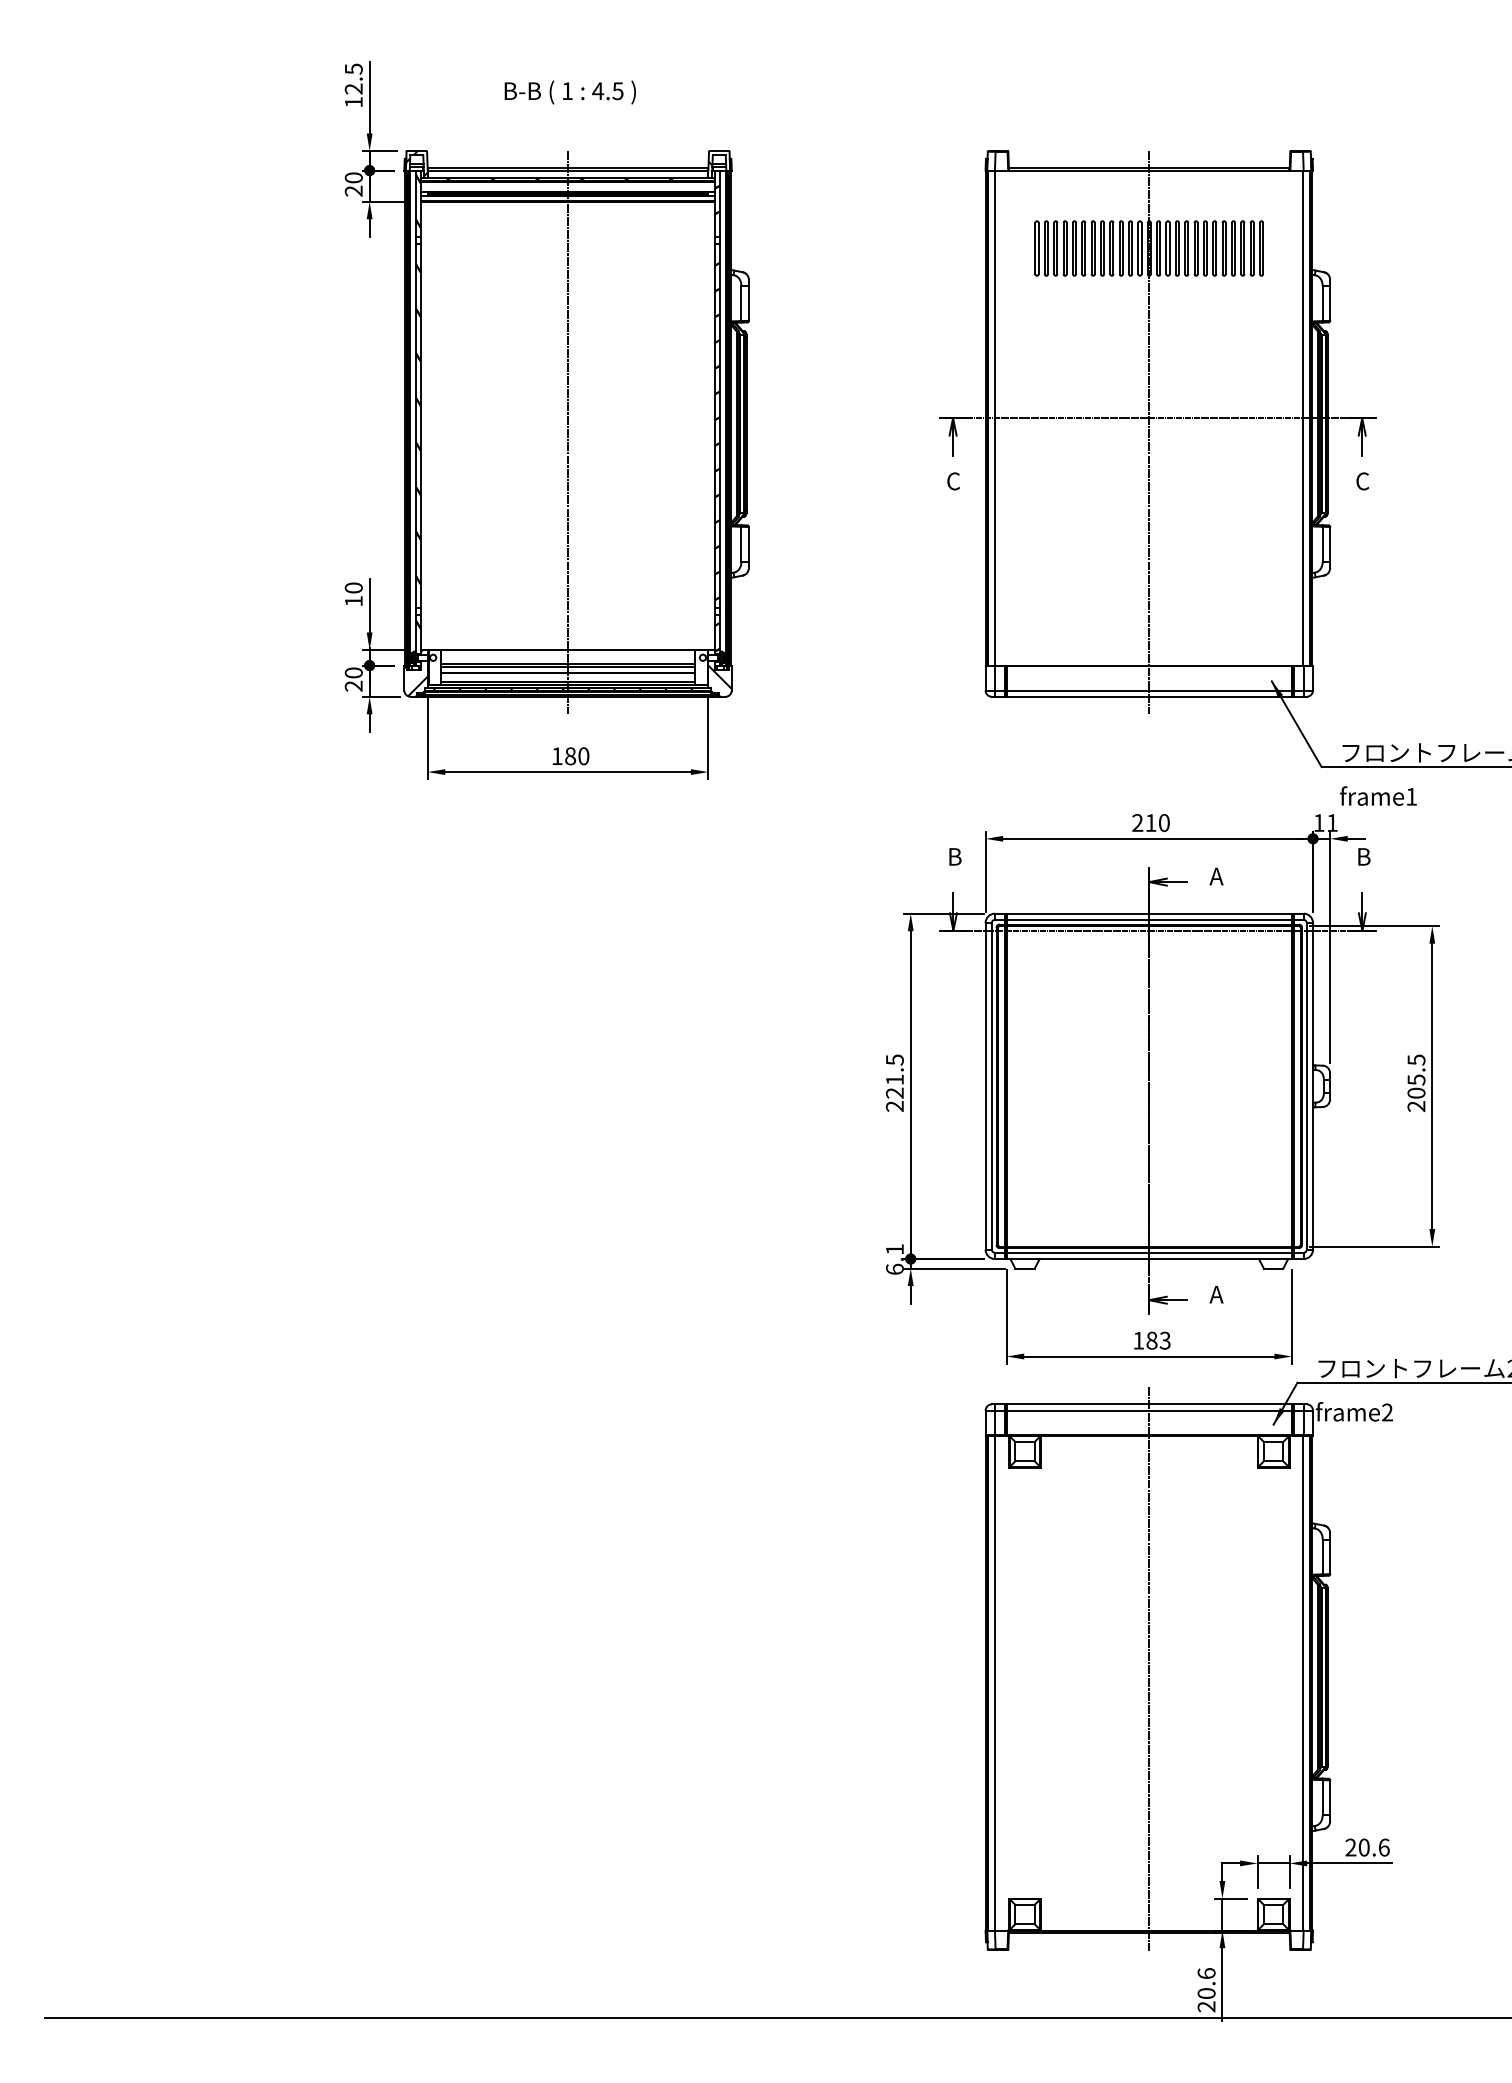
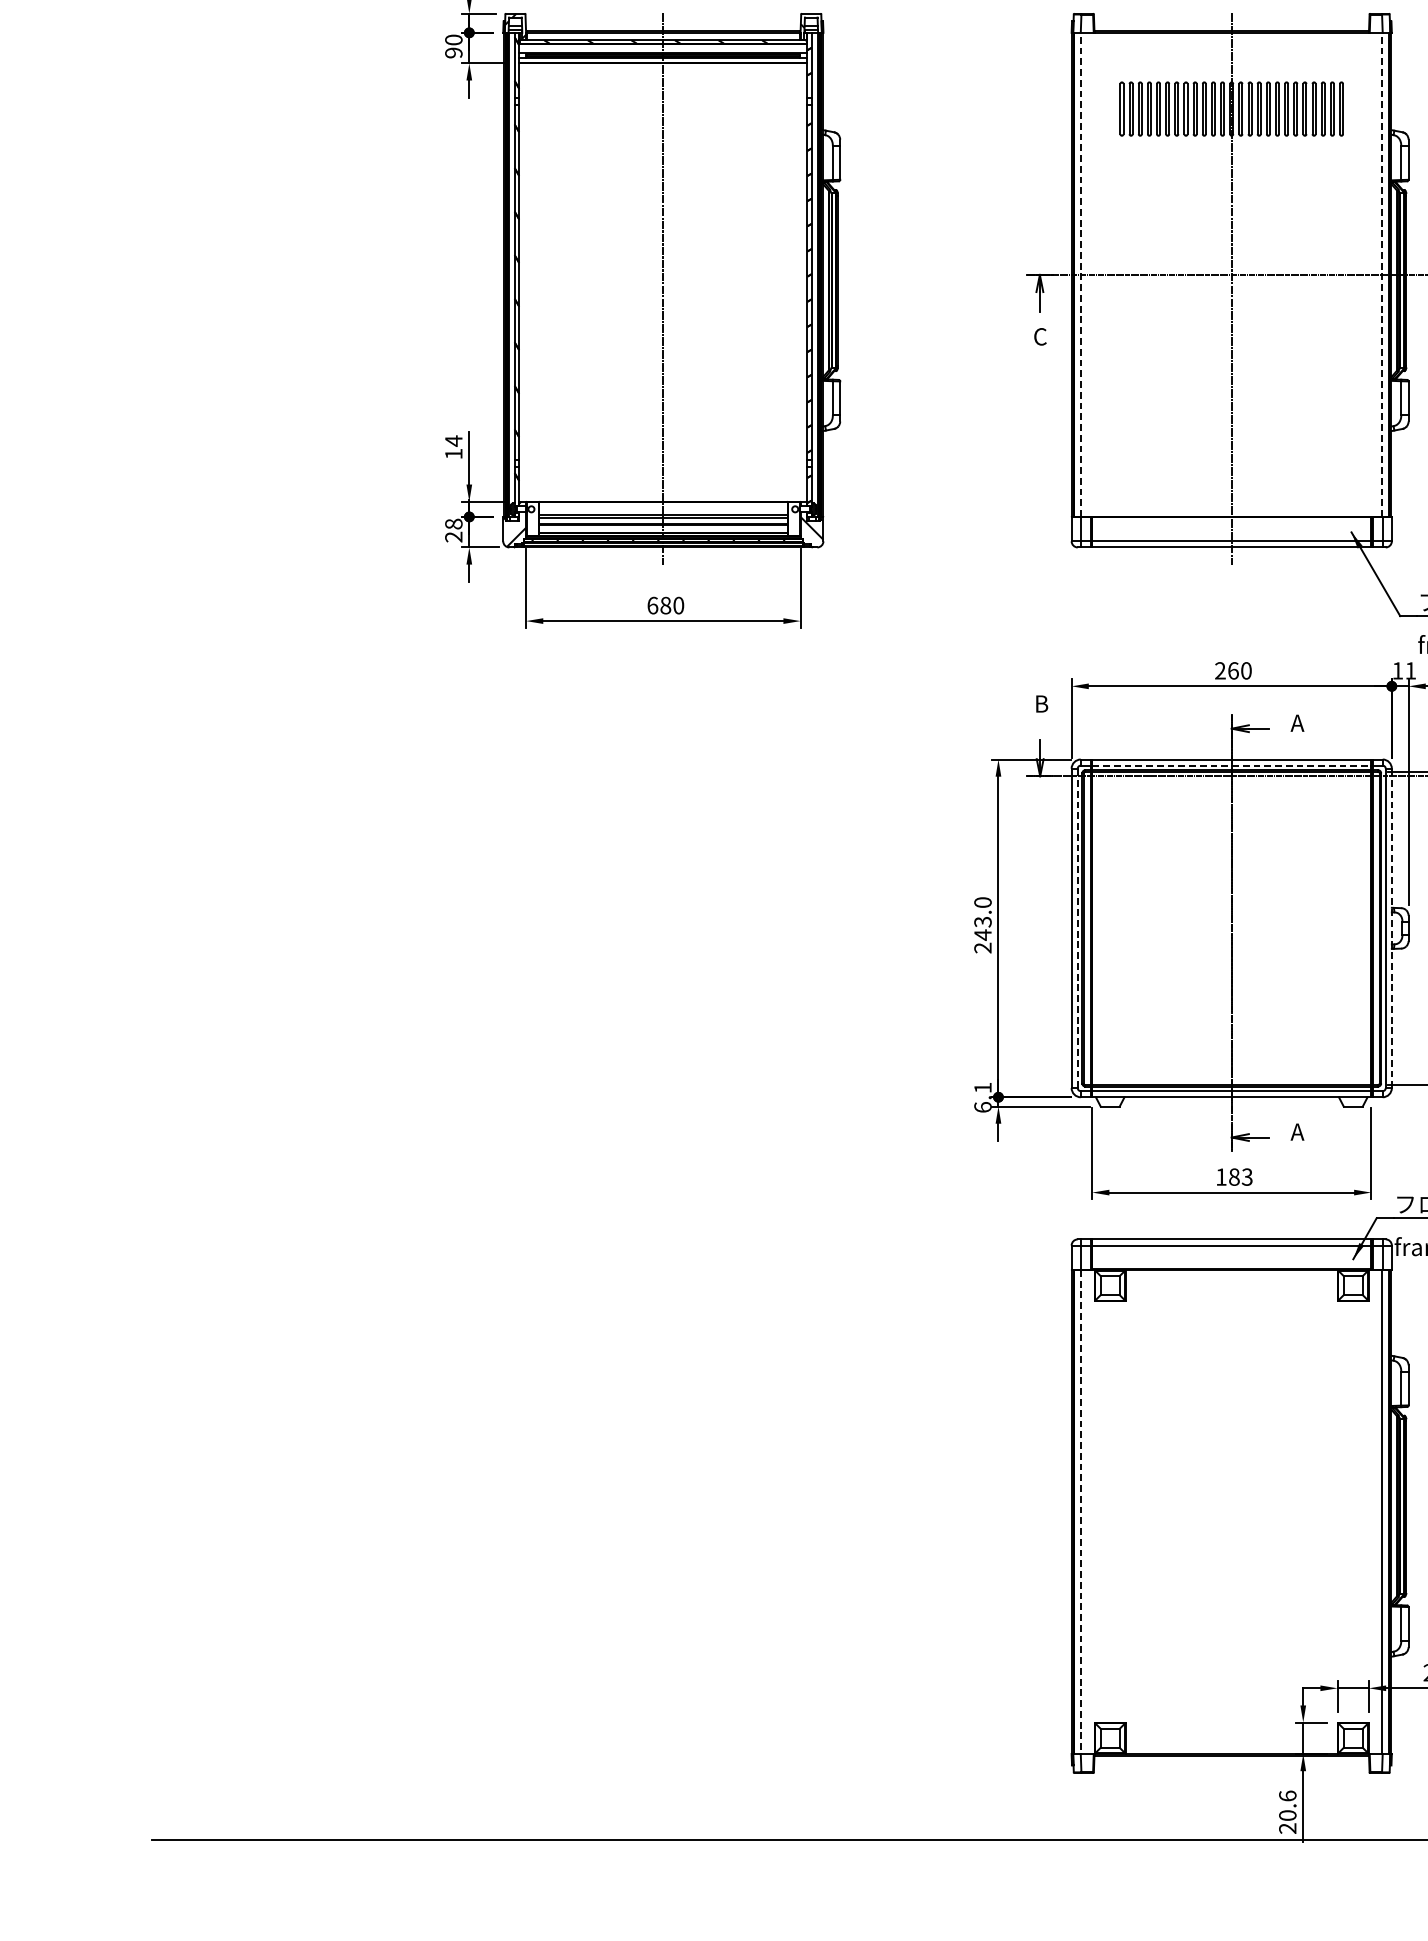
text: (353, 190) -> (453, 52), 20 -> 90
line: (995, 418) -> (1081, 275), solid -> dashed
line: (1303, 418) -> (1382, 275), solid -> dashed
text: (353, 588) -> (453, 441), 10 -> 14
text: (353, 672) -> (453, 523), 20 -> 28
text: (557, 756) -> (653, 605), 180 -> 680
text: (1150, 823) -> (1232, 671), 210 -> 260
line: (1149, 919) -> (1231, 765), solid -> dashed
text: (894, 1076) -> (982, 918), 221.5 -> 243.0
line: (991, 1085) -> (1077, 927), solid -> dashed
line: (1313, 1085) -> (1392, 927), solid -> dashed
line: (1149, 1668) -> (1231, 1497), removed
line: (995, 1683) -> (1081, 1512), solid -> dashed

